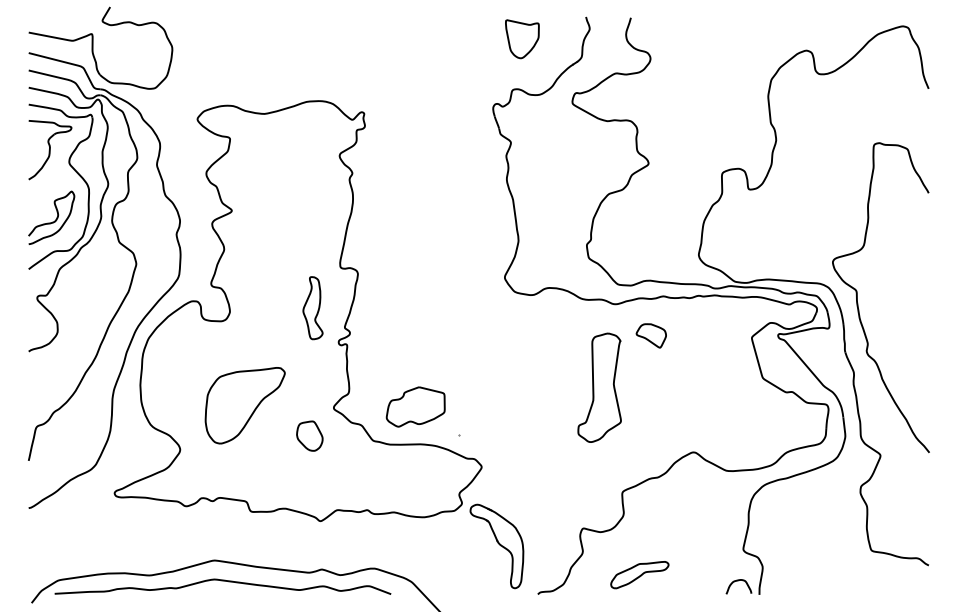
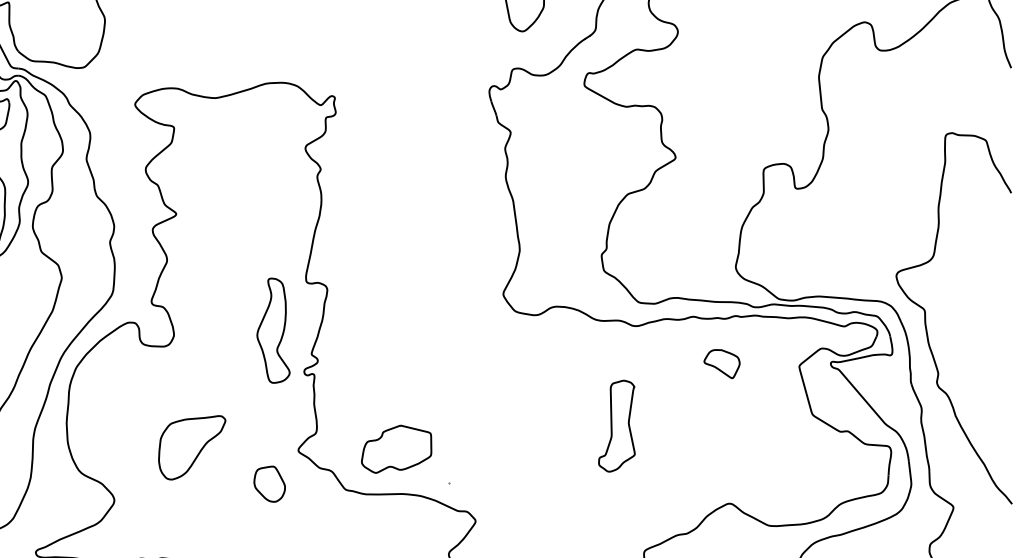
part: (312, 308) -> (272, 331), size x1.4
part: (650, 335) -> (721, 363), moved
part: (599, 387) -> (616, 425), size x0.7
part: (244, 405) -> (191, 447), size x0.7

